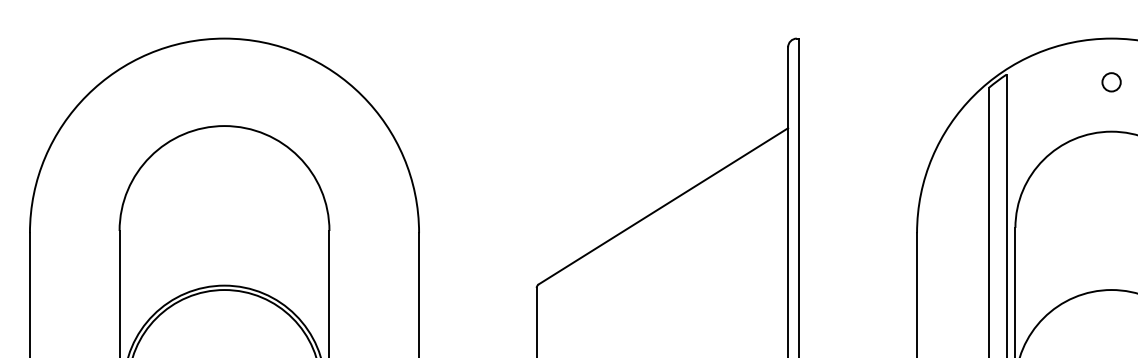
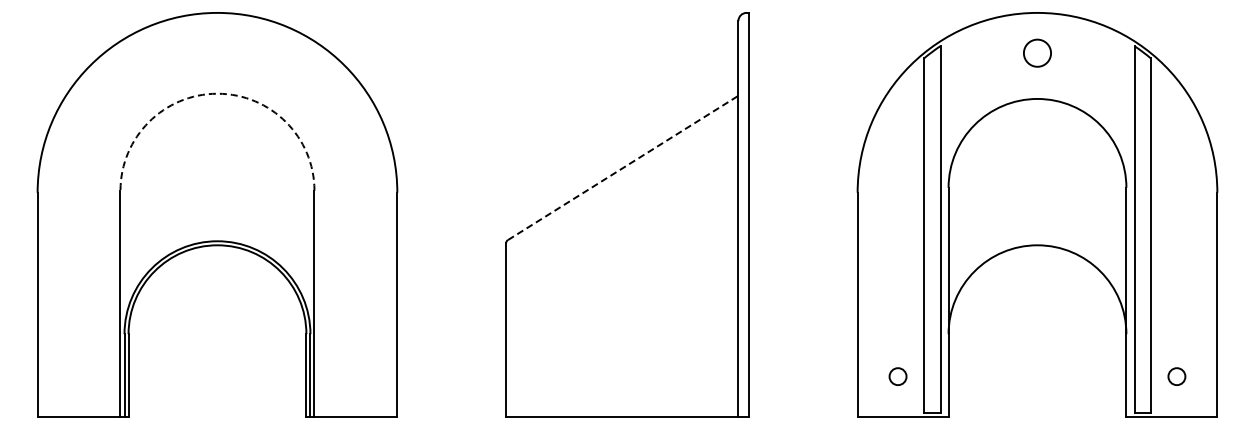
circle: (1111, 82) -> (1037, 53), size x1.6
arc: (224, 125) -> (217, 93), solid -> dashed
line: (663, 205) -> (623, 167), solid -> dashed

